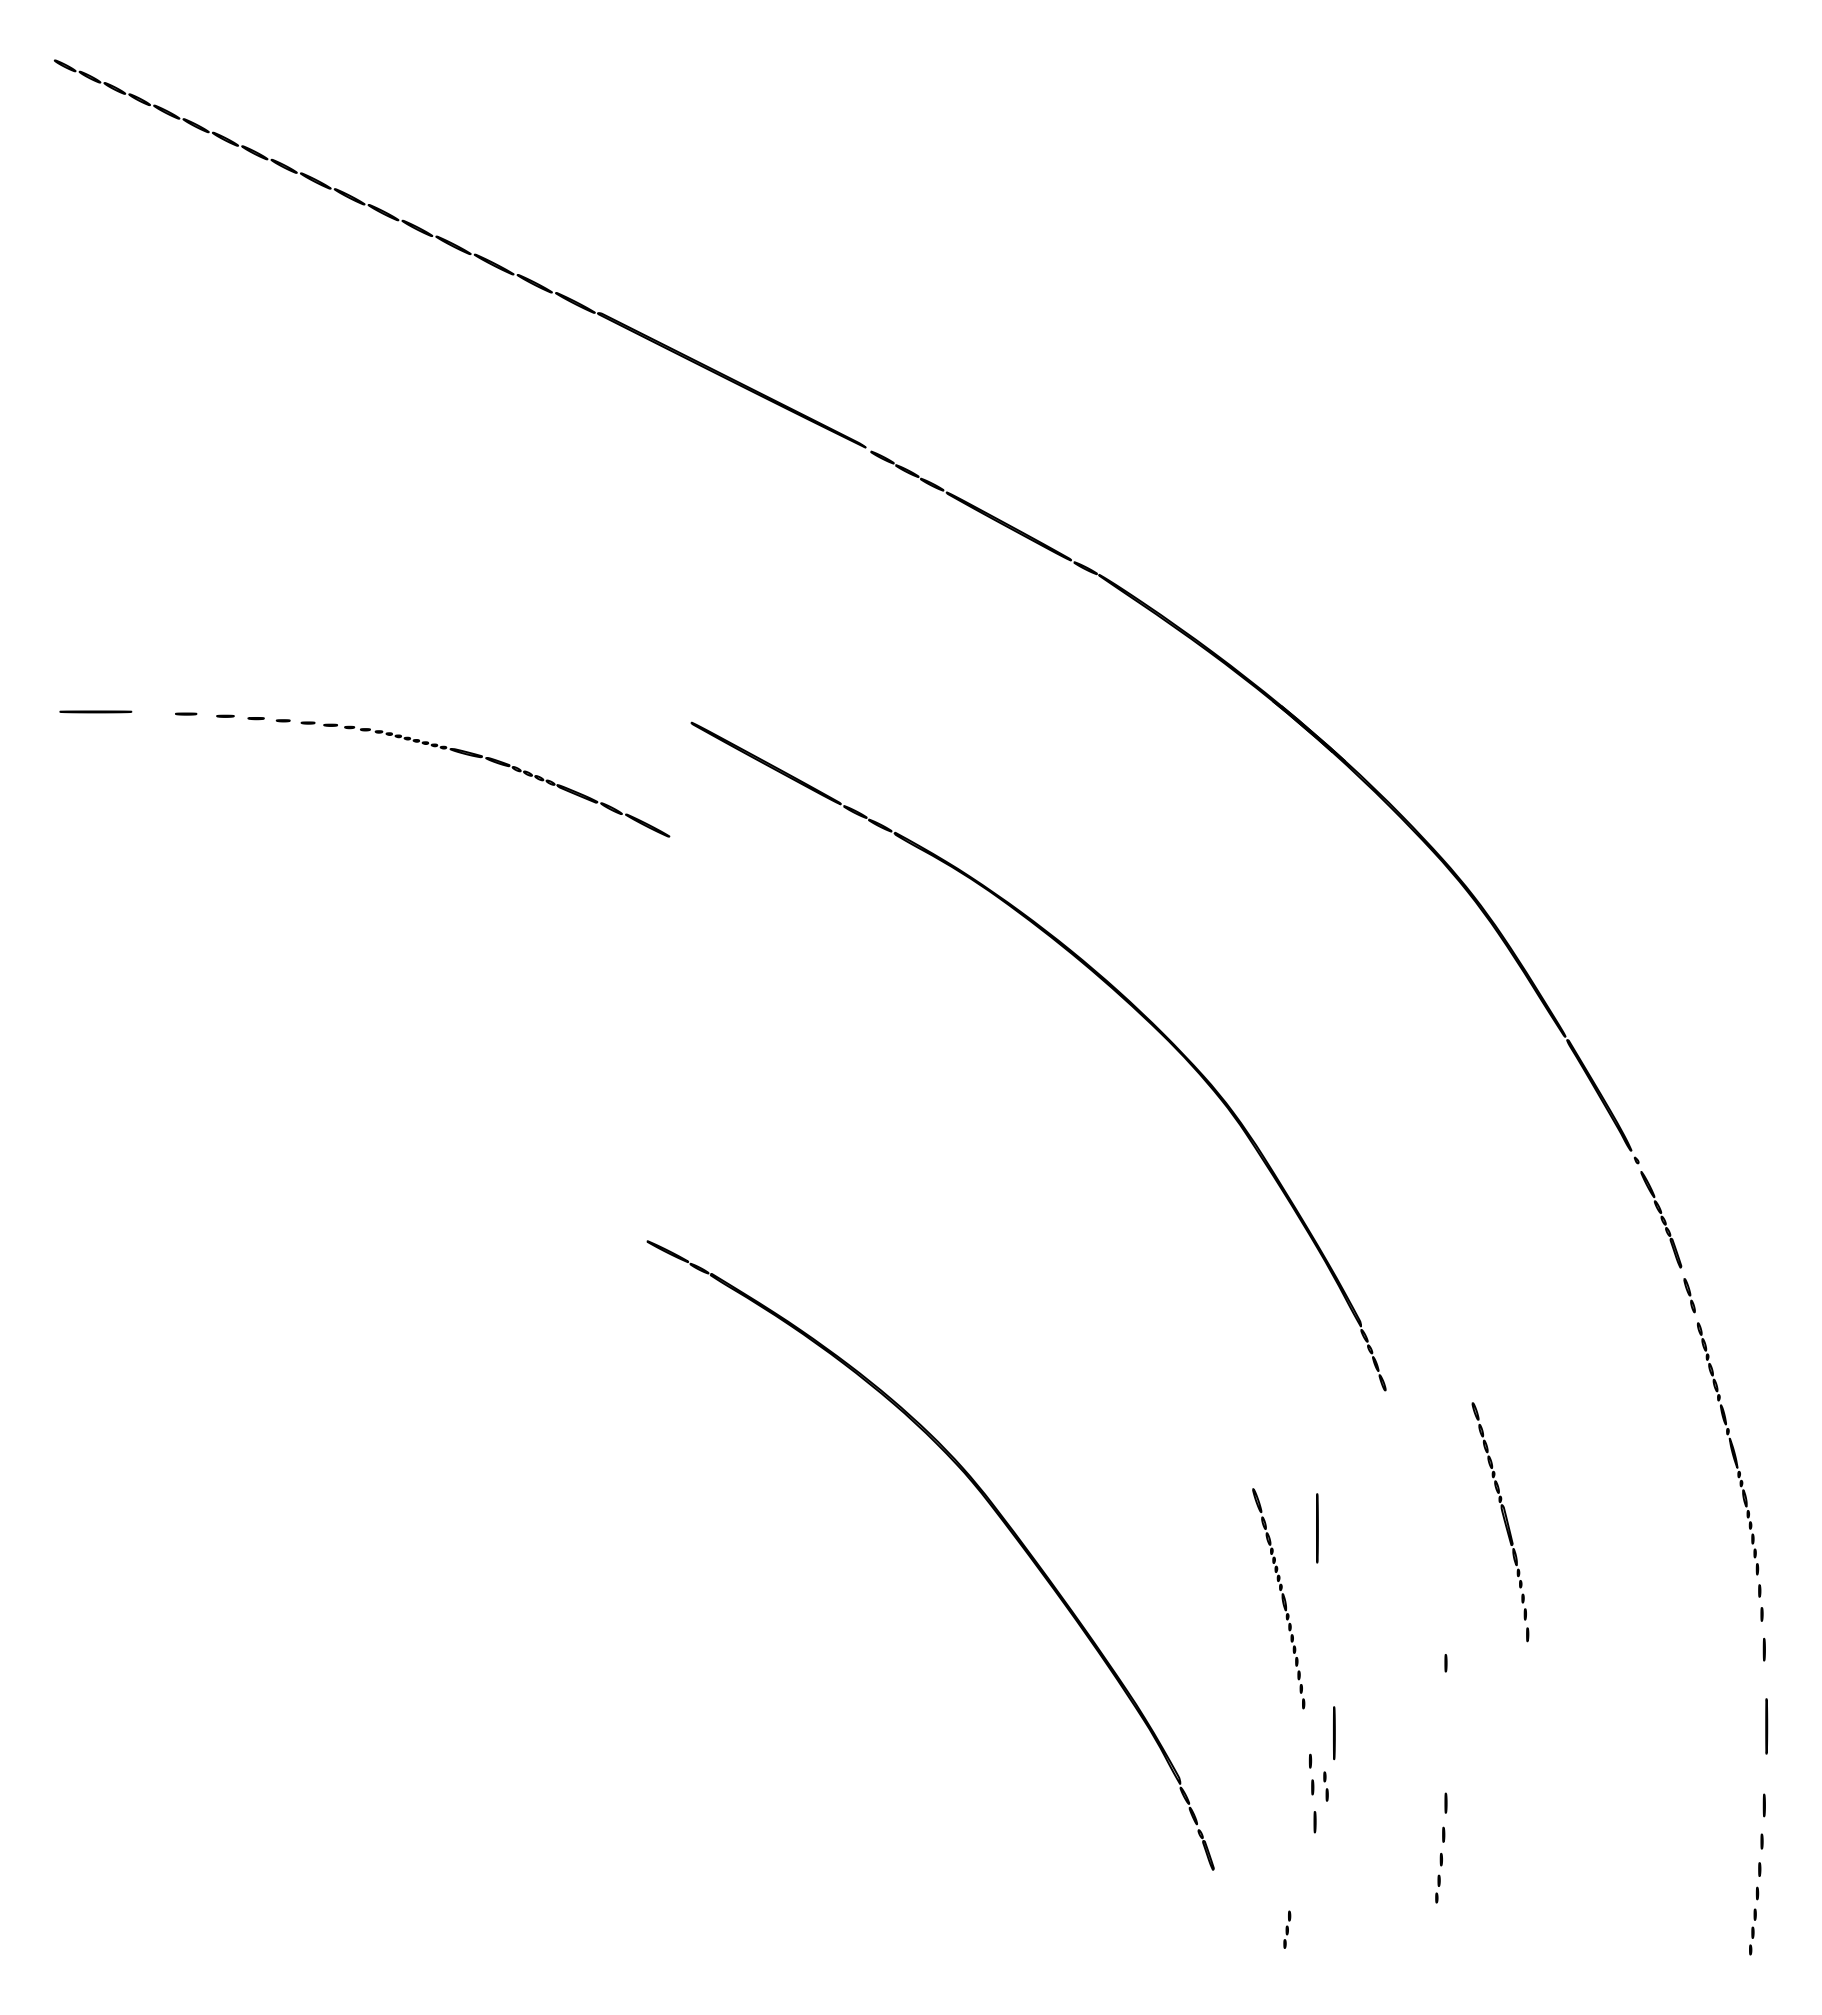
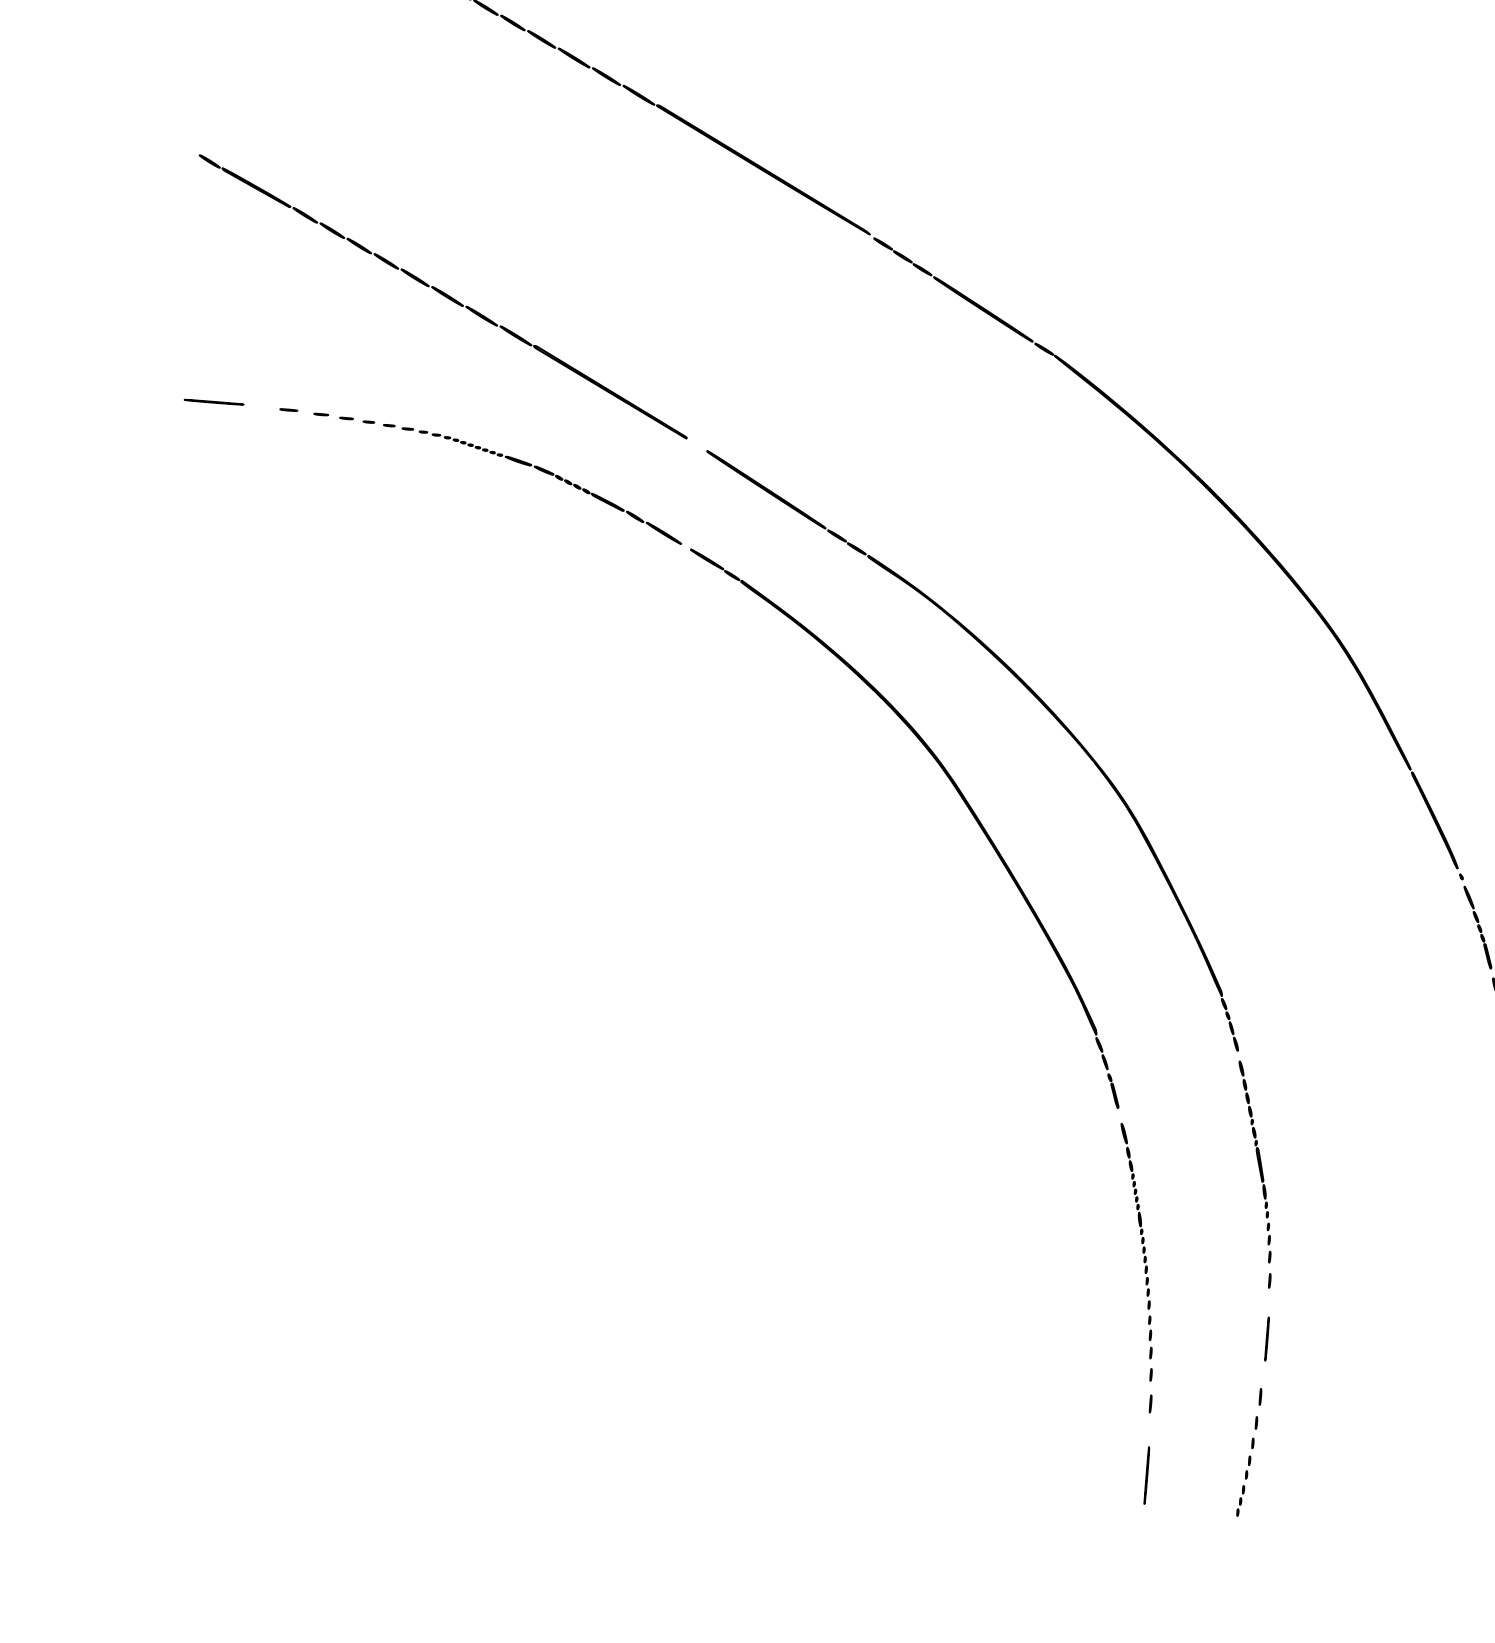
part: (359, 563) -> (442, 296), added
part: (993, 1510) -> (959, 795), moved
part: (1500, 1522) -> (1254, 1162), moved
line: (1317, 1528) -> (1146, 1475), moved
line: (1334, 1733) -> (1267, 1339), moved
part: (1325, 1786) -> (1149, 1328), moved
part: (1287, 1929) -> (1240, 1500), moved

